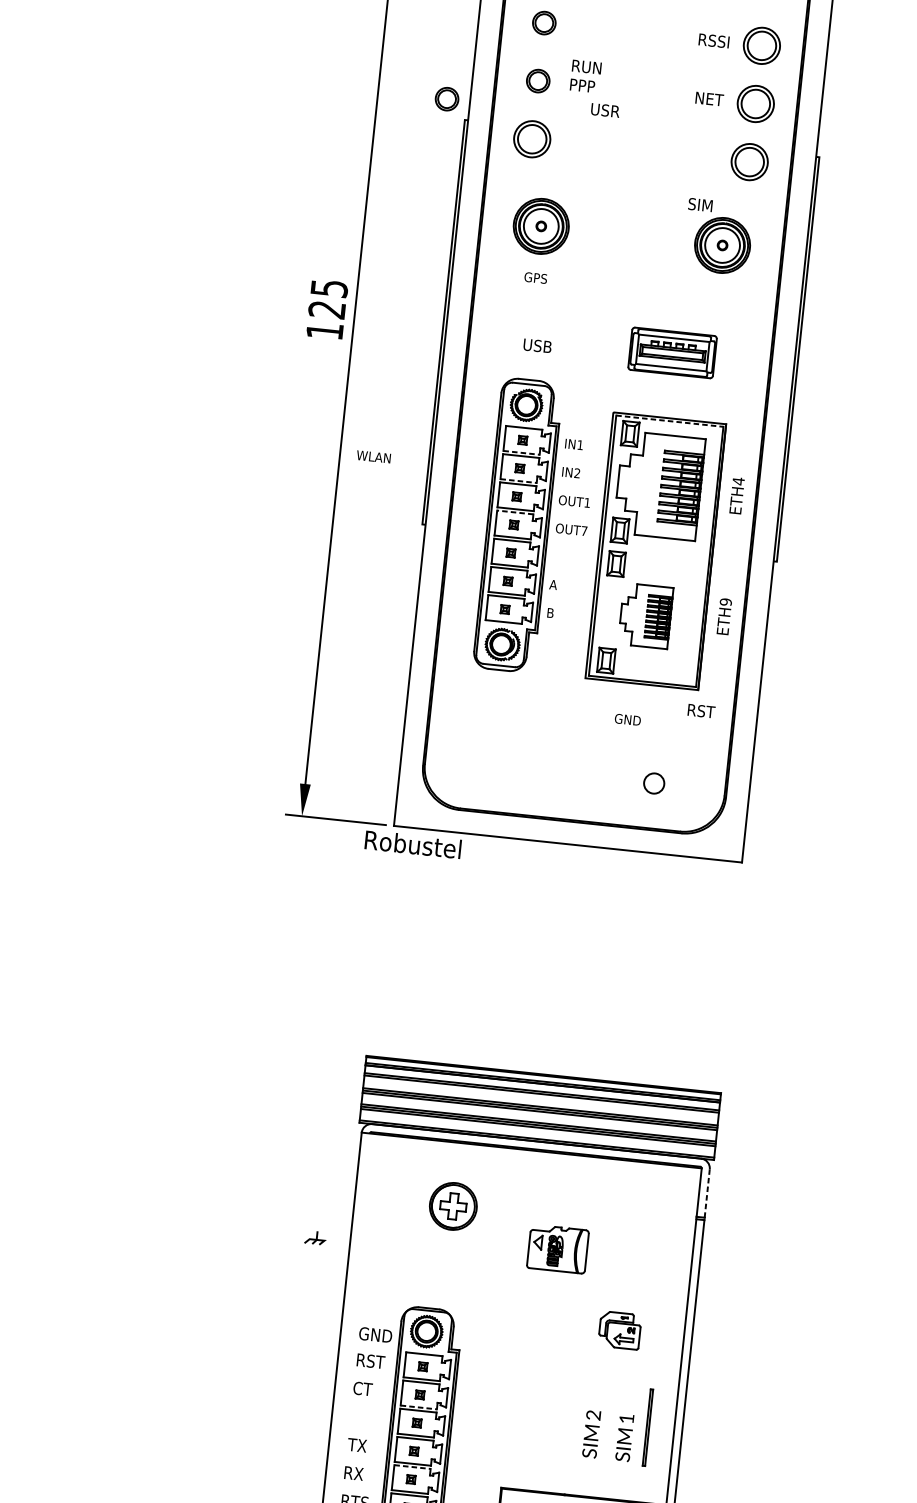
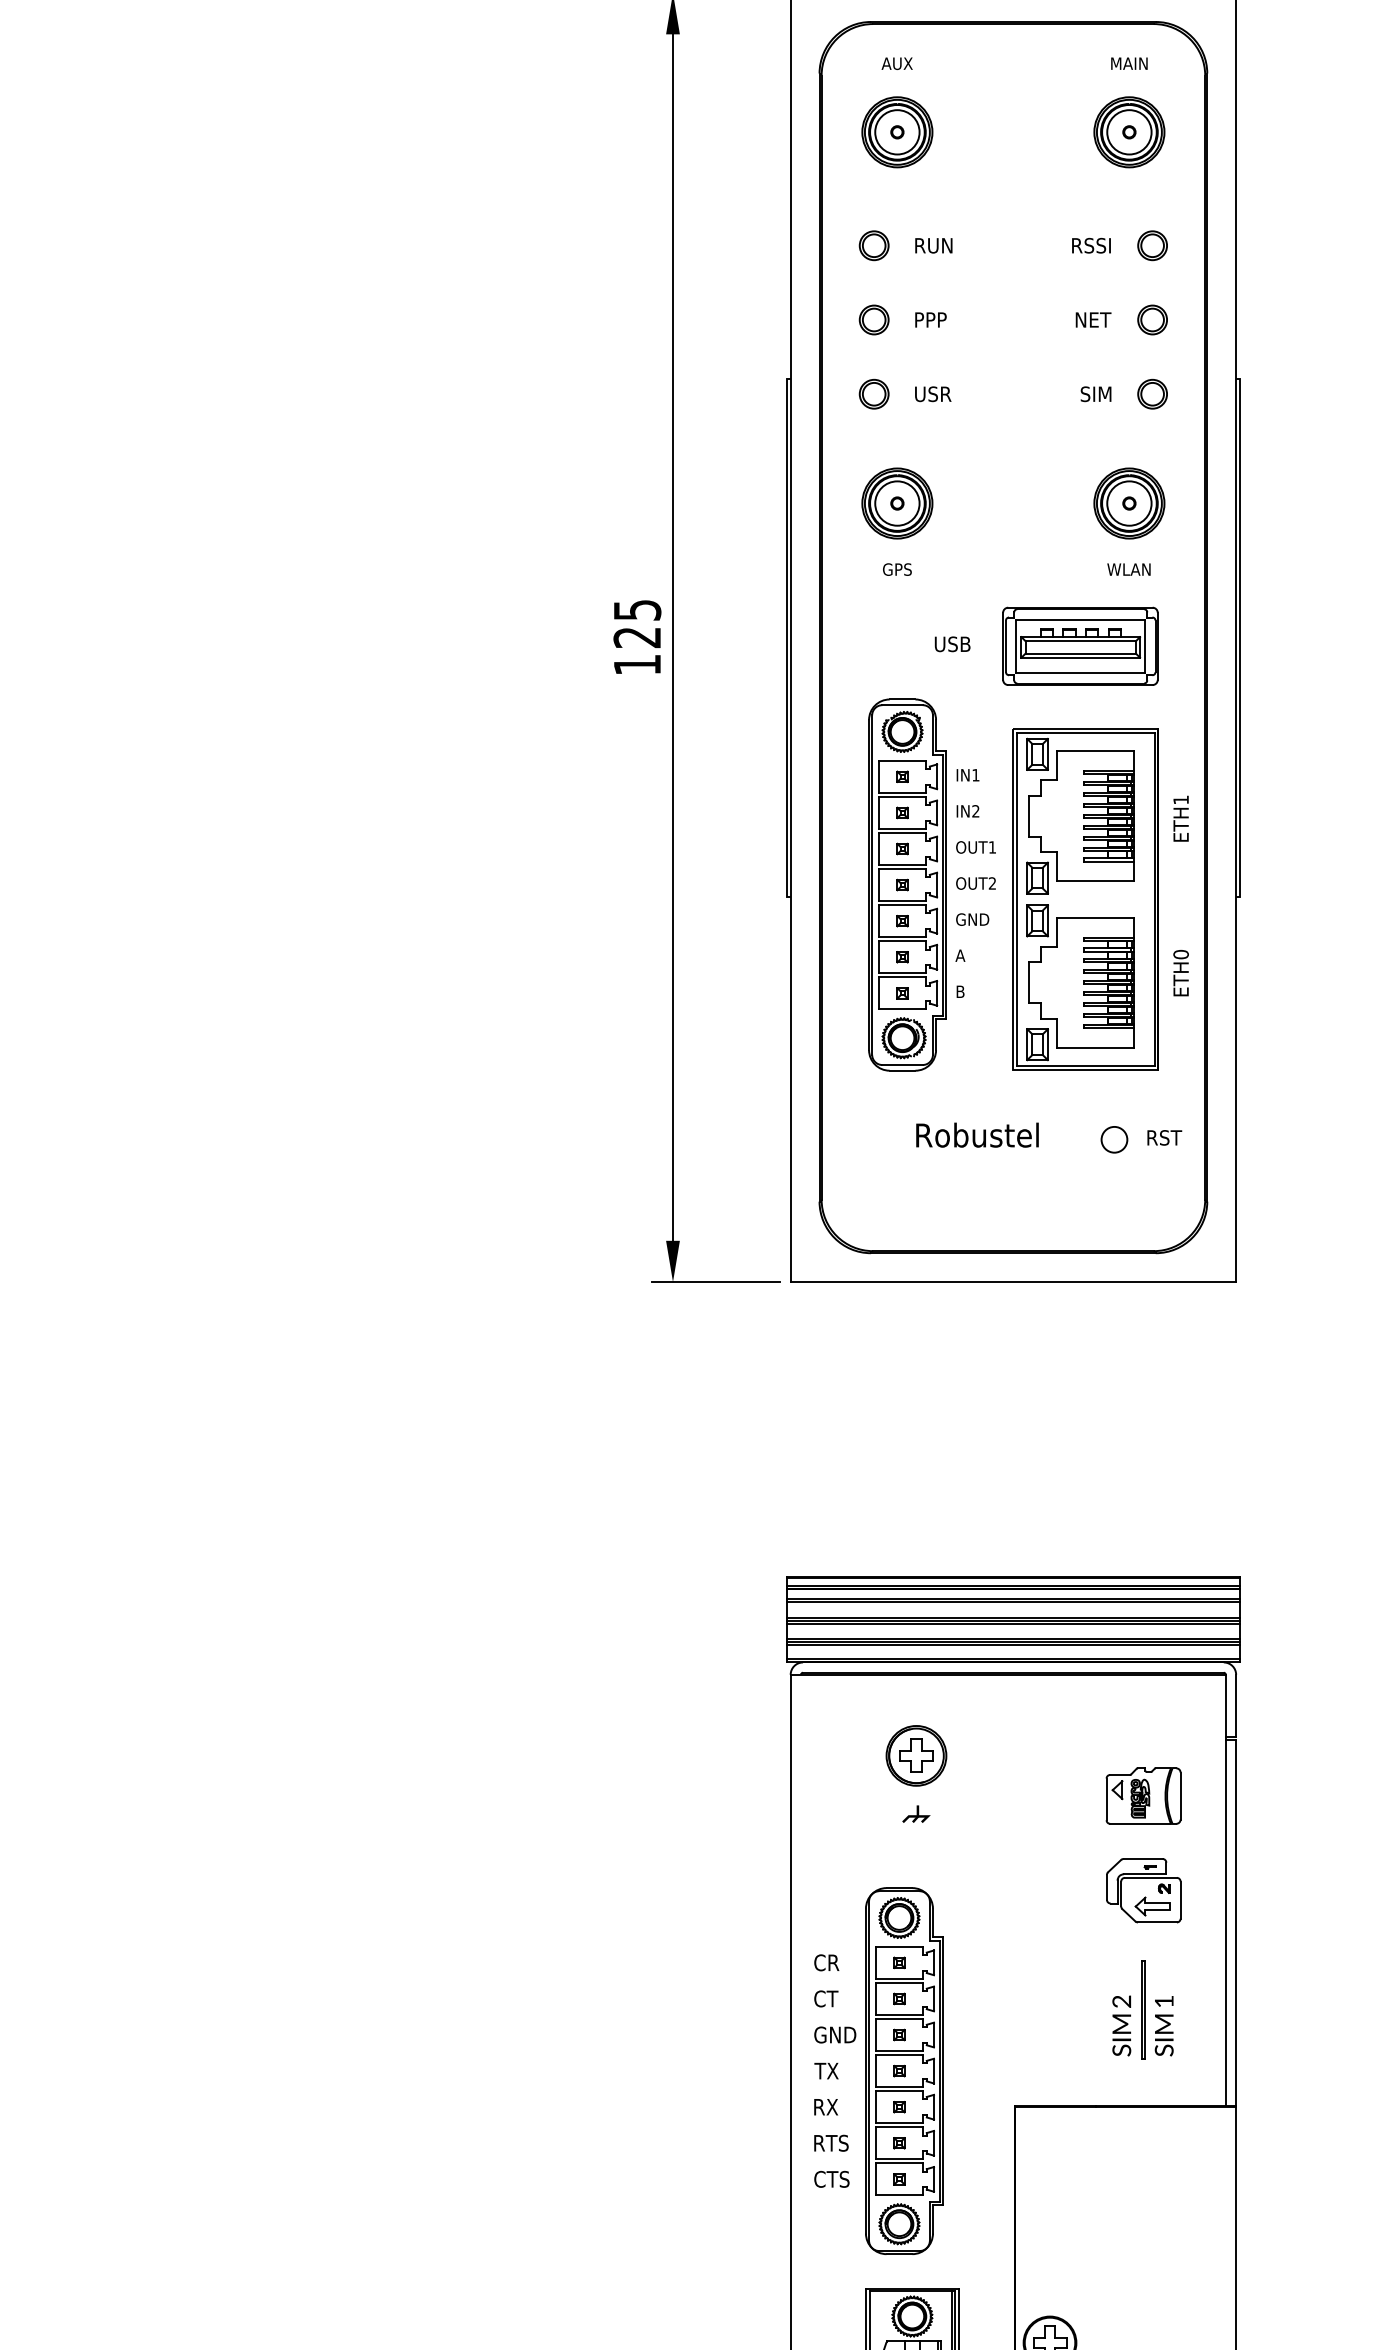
part: (761, 45) -> (1152, 245), size x0.62
text: (586, 66) -> (933, 245), moved
part: (446, 98) -> (760, 354), removed
part: (755, 103) -> (1152, 319), size x0.62
text: (605, 110) -> (933, 394), moved
part: (531, 138) -> (873, 393), size x0.62
part: (749, 161) -> (1152, 393), size x0.62
text: (700, 205) -> (1095, 394), moved
text: (537, 346) -> (952, 644), moved
part: (672, 352) -> (1080, 645), size x1.43
line: (670, 421) -> (1086, 733), dashed -> solid
line: (522, 452) -> (903, 792), dashed -> solid
text: (373, 456) -> (1128, 569), moved
line: (519, 480) -> (903, 828), dashed -> solid
text: (738, 481) -> (1180, 800), ETH4 -> ETH1
line: (515, 512) -> (902, 869), dashed -> solid
text: (583, 531) -> (991, 883), OUT7 -> OUT2
text: (725, 602) -> (1180, 954), ETH9 -> ETH0
part: (645, 615) -> (1081, 982), size x1.67
text: (701, 710) -> (1164, 1137), moved
text: (627, 719) -> (972, 919), moved
circle: (654, 783) -> (1114, 1139), moved
text: (413, 844) -> (977, 1134), moved
line: (707, 1193) -> (1236, 1705), dashed -> solid
part: (315, 1237) -> (916, 1813), moved
part: (557, 1248) -> (1143, 1795), moved
part: (619, 1330) -> (1143, 1890), size x1.43
text: (375, 1334) -> (835, 2034), moved
text: (370, 1360) -> (832, 1962), RST -> CR
line: (418, 1407) -> (899, 2014), dashed -> solid
line: (647, 1427) -> (1142, 2009), moved
line: (412, 1467) -> (899, 2091), dashed -> solid

